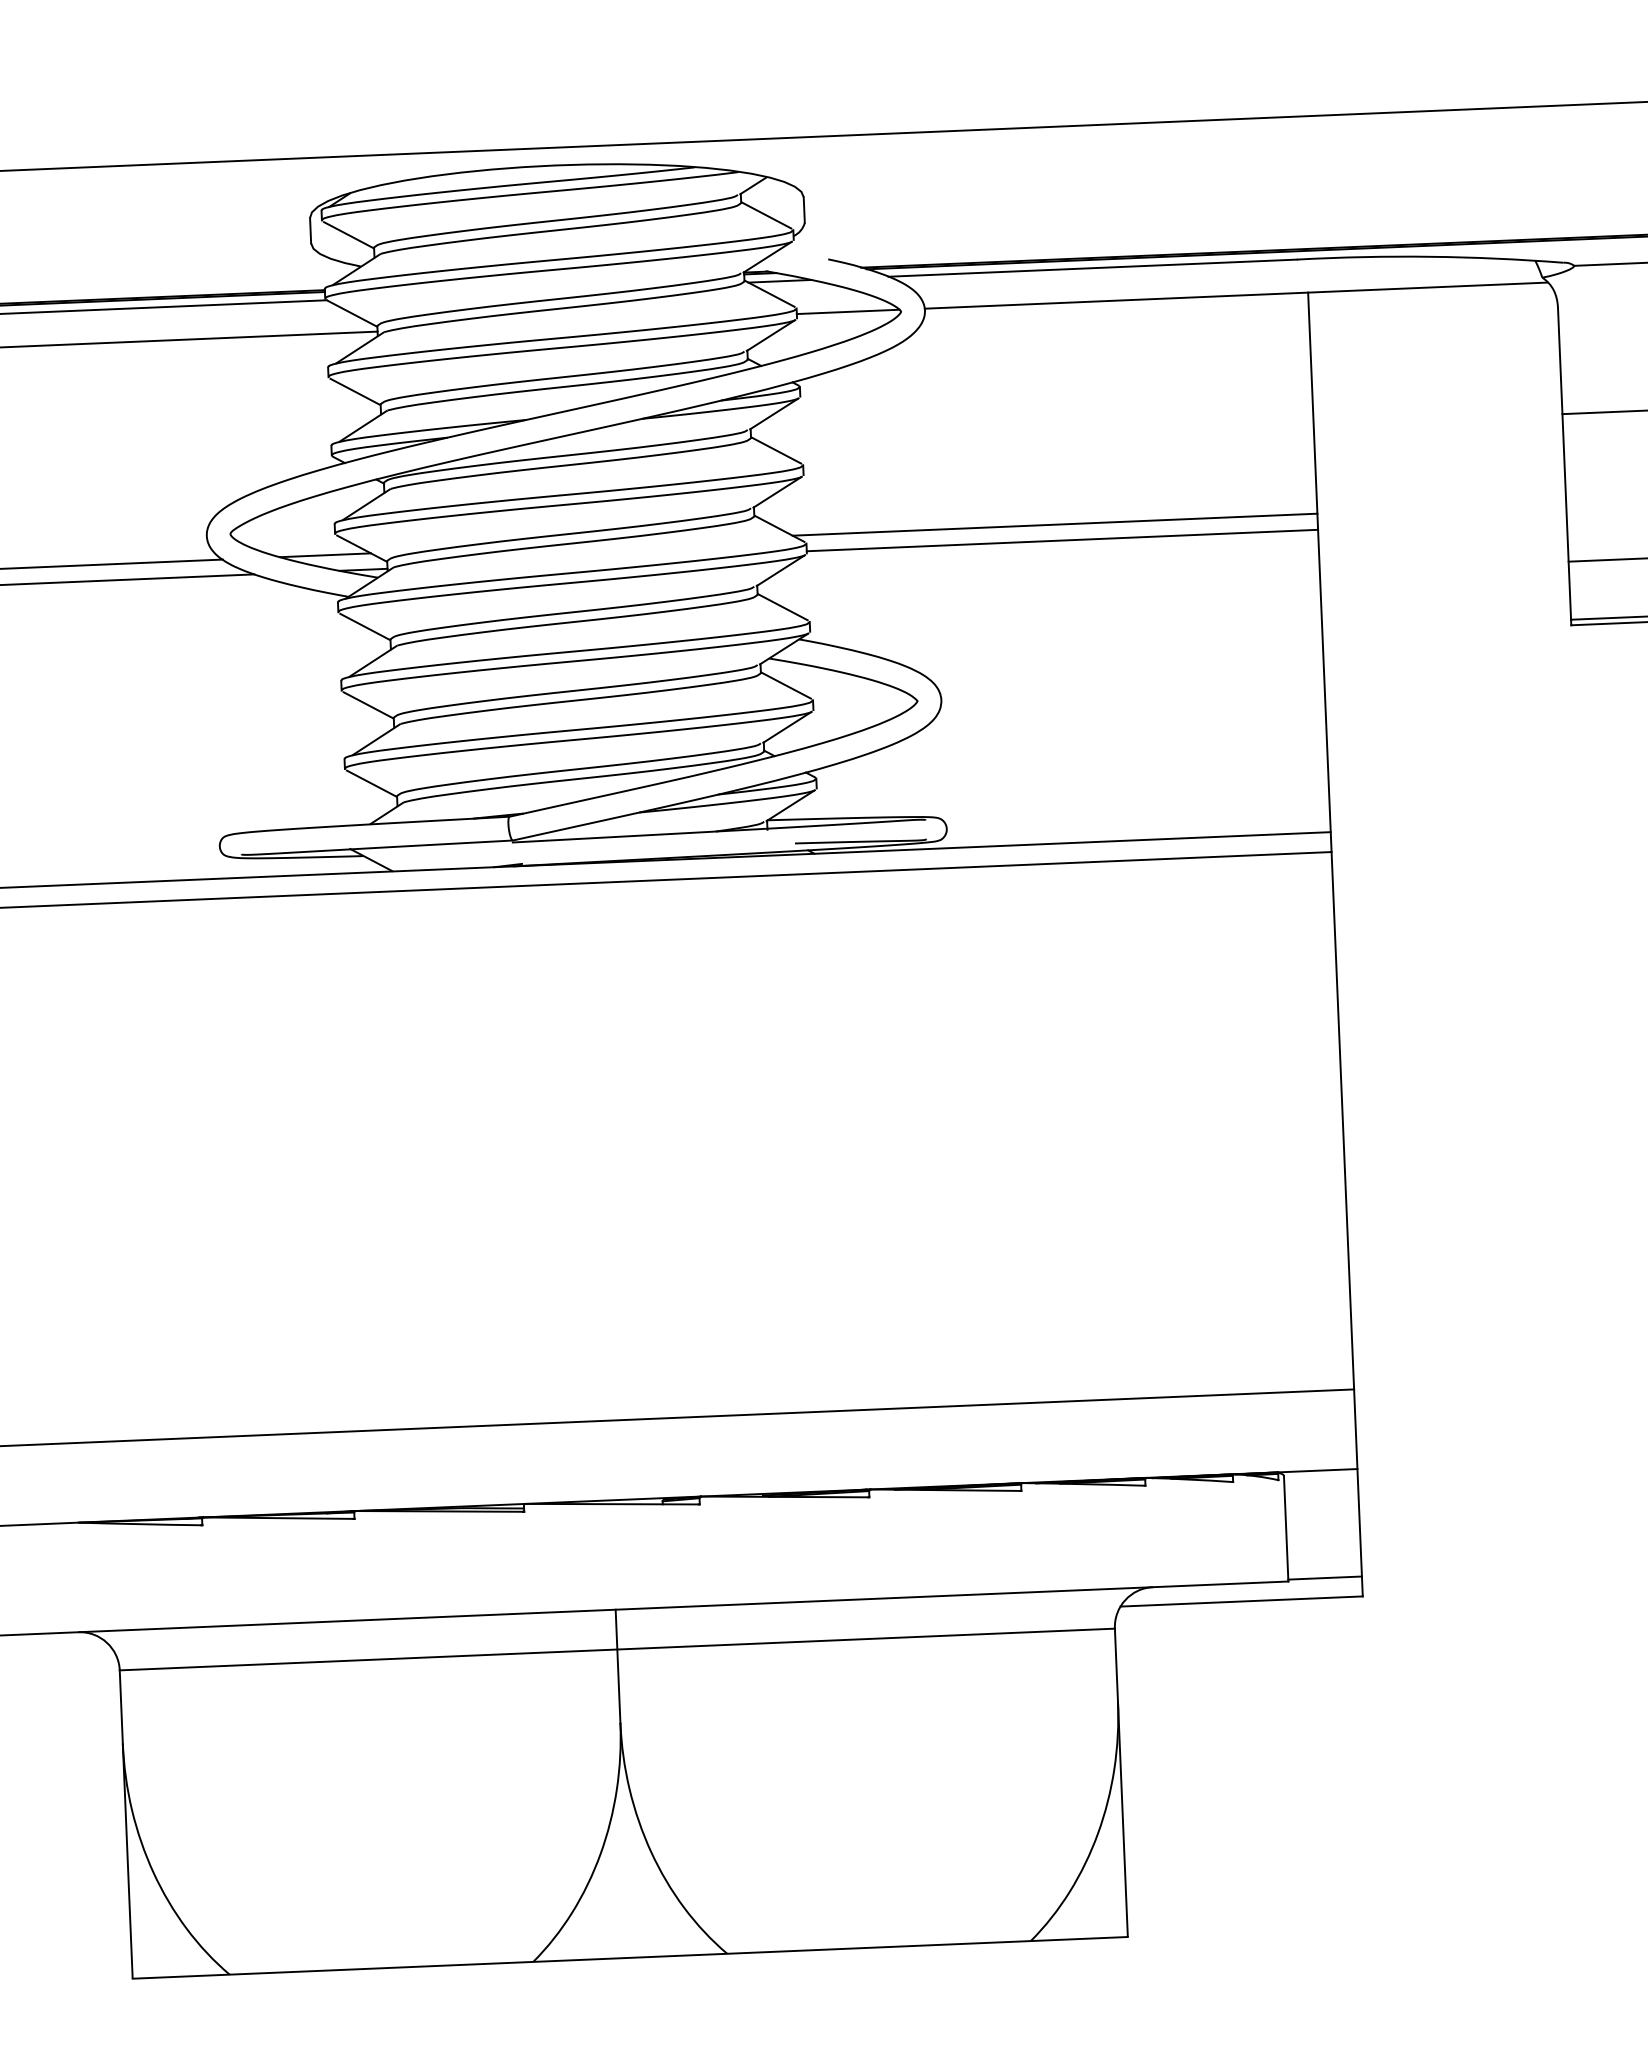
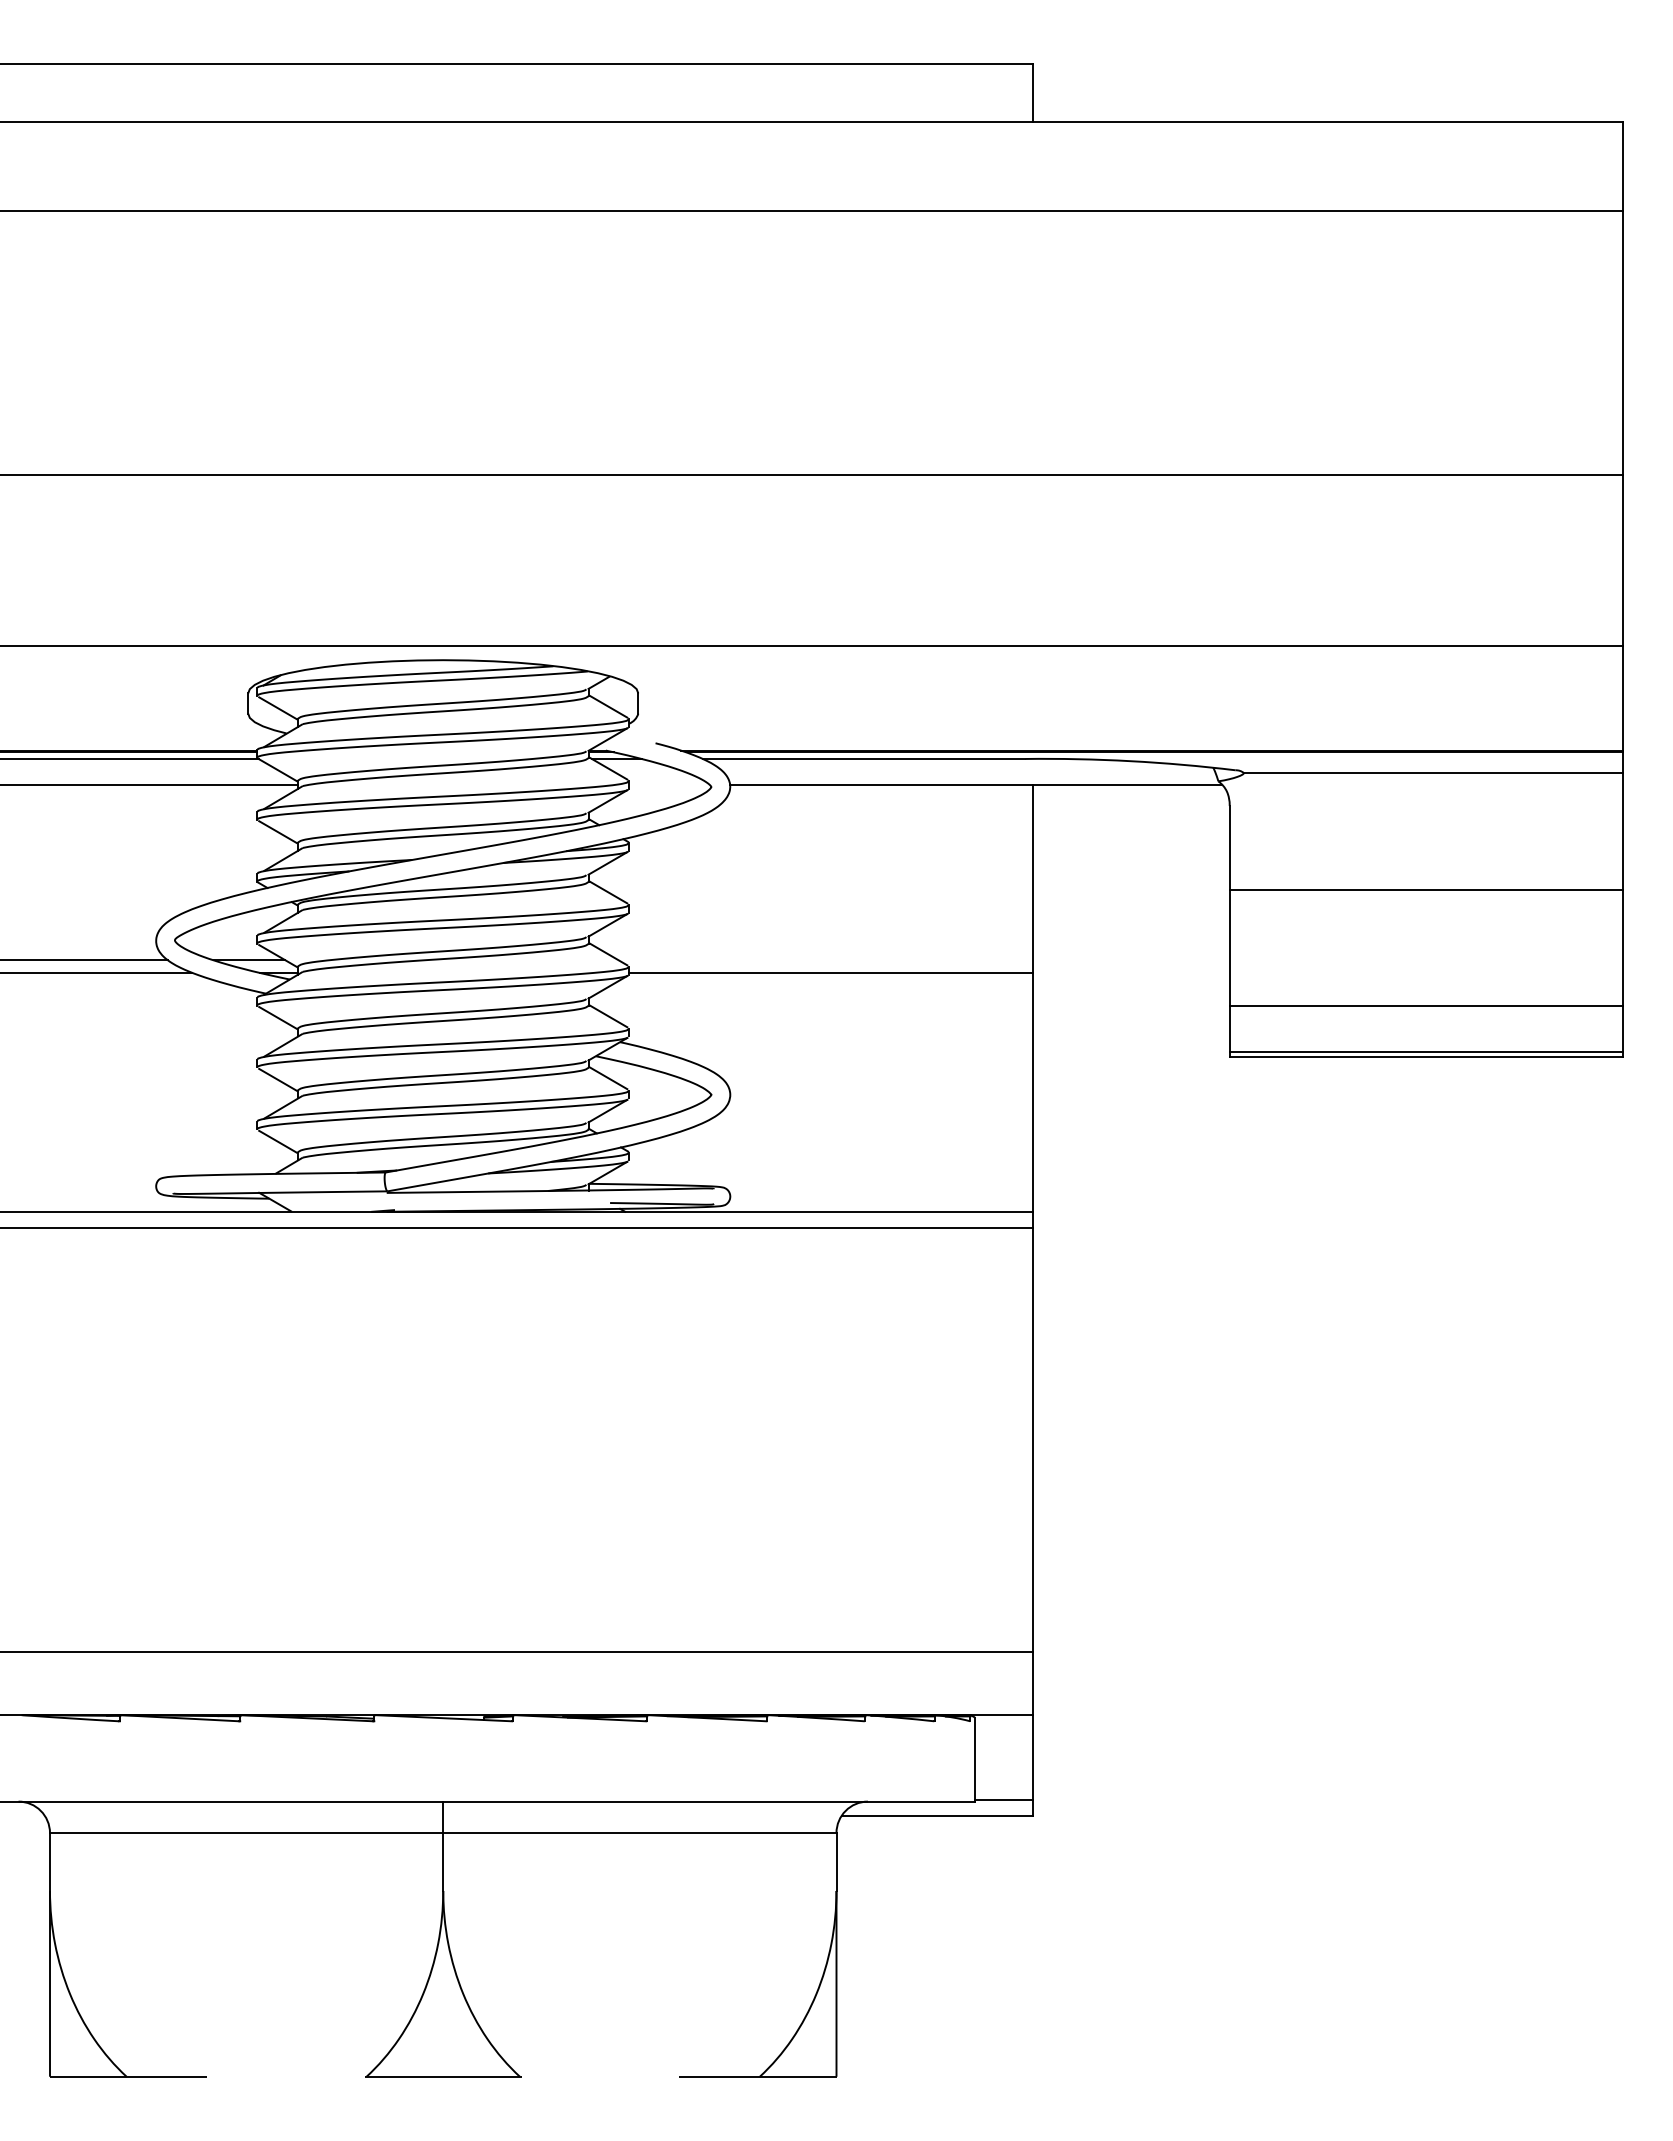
line: (848, 312) -> (669, 785), removed
line: (1054, 525) -> (825, 960), removed
line: (629, 1957) -> (442, 2076), solid -> dashed

